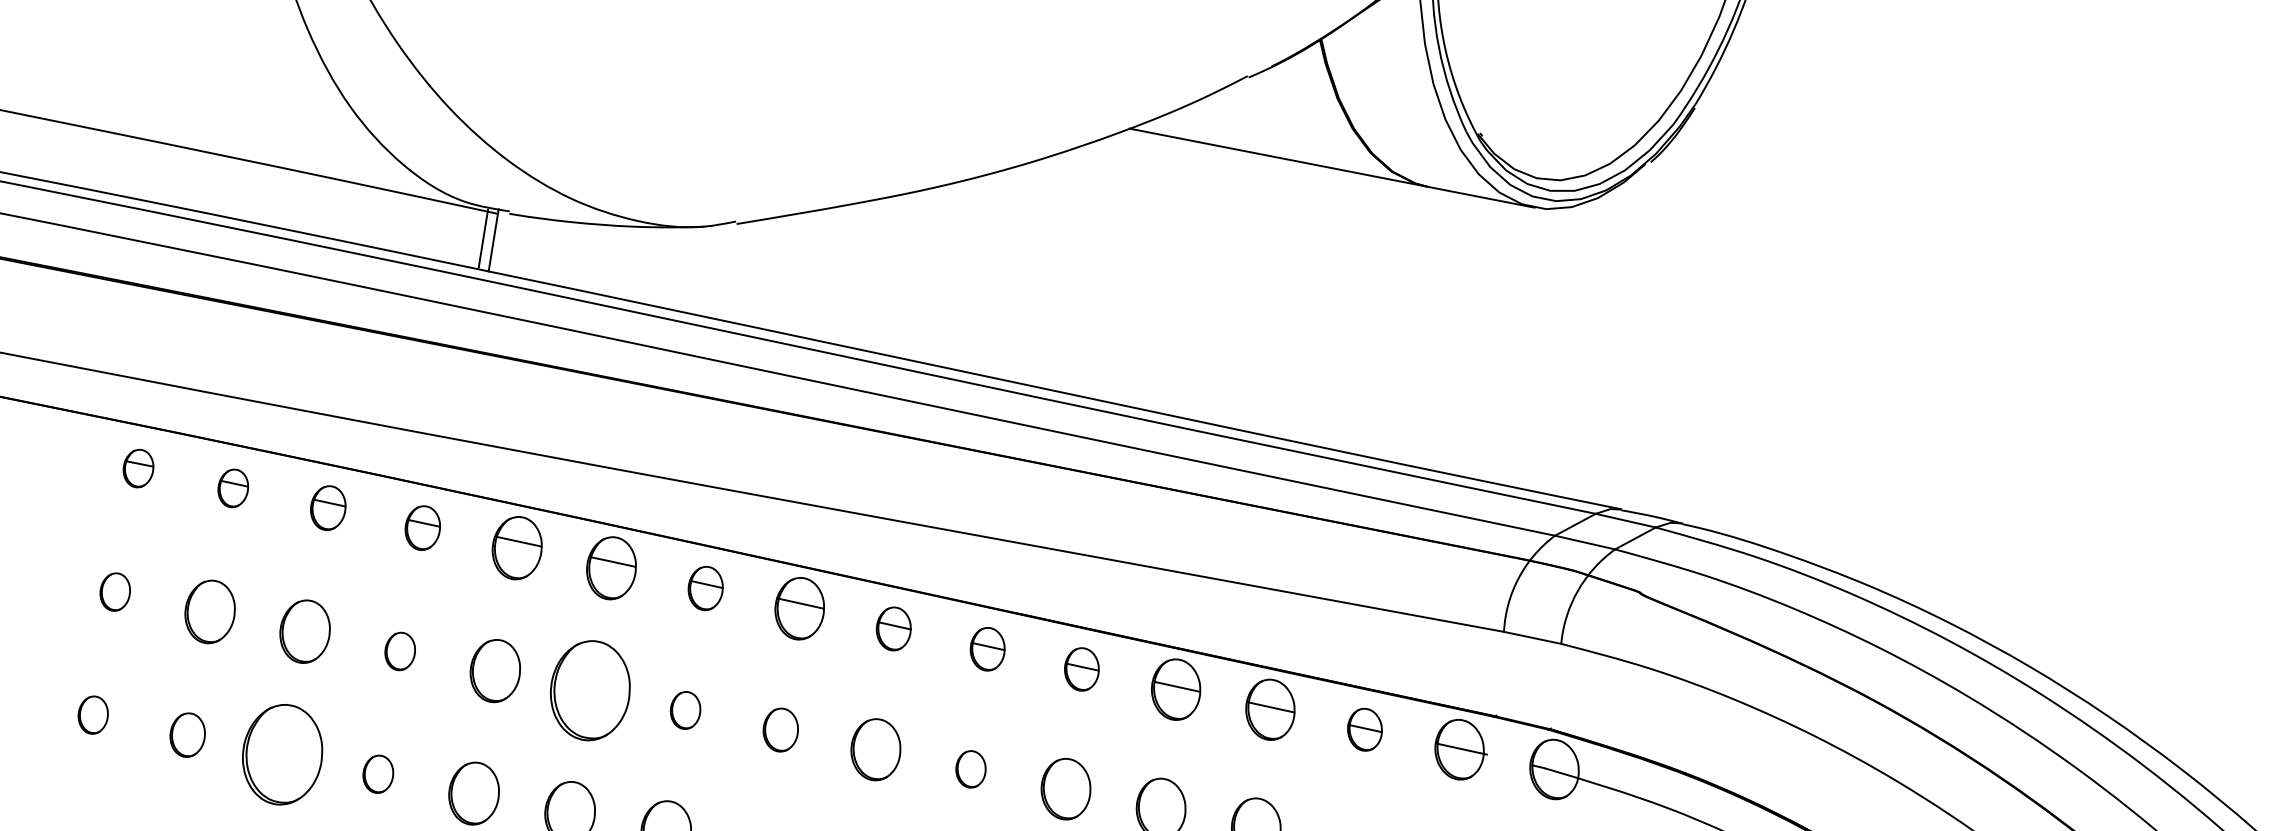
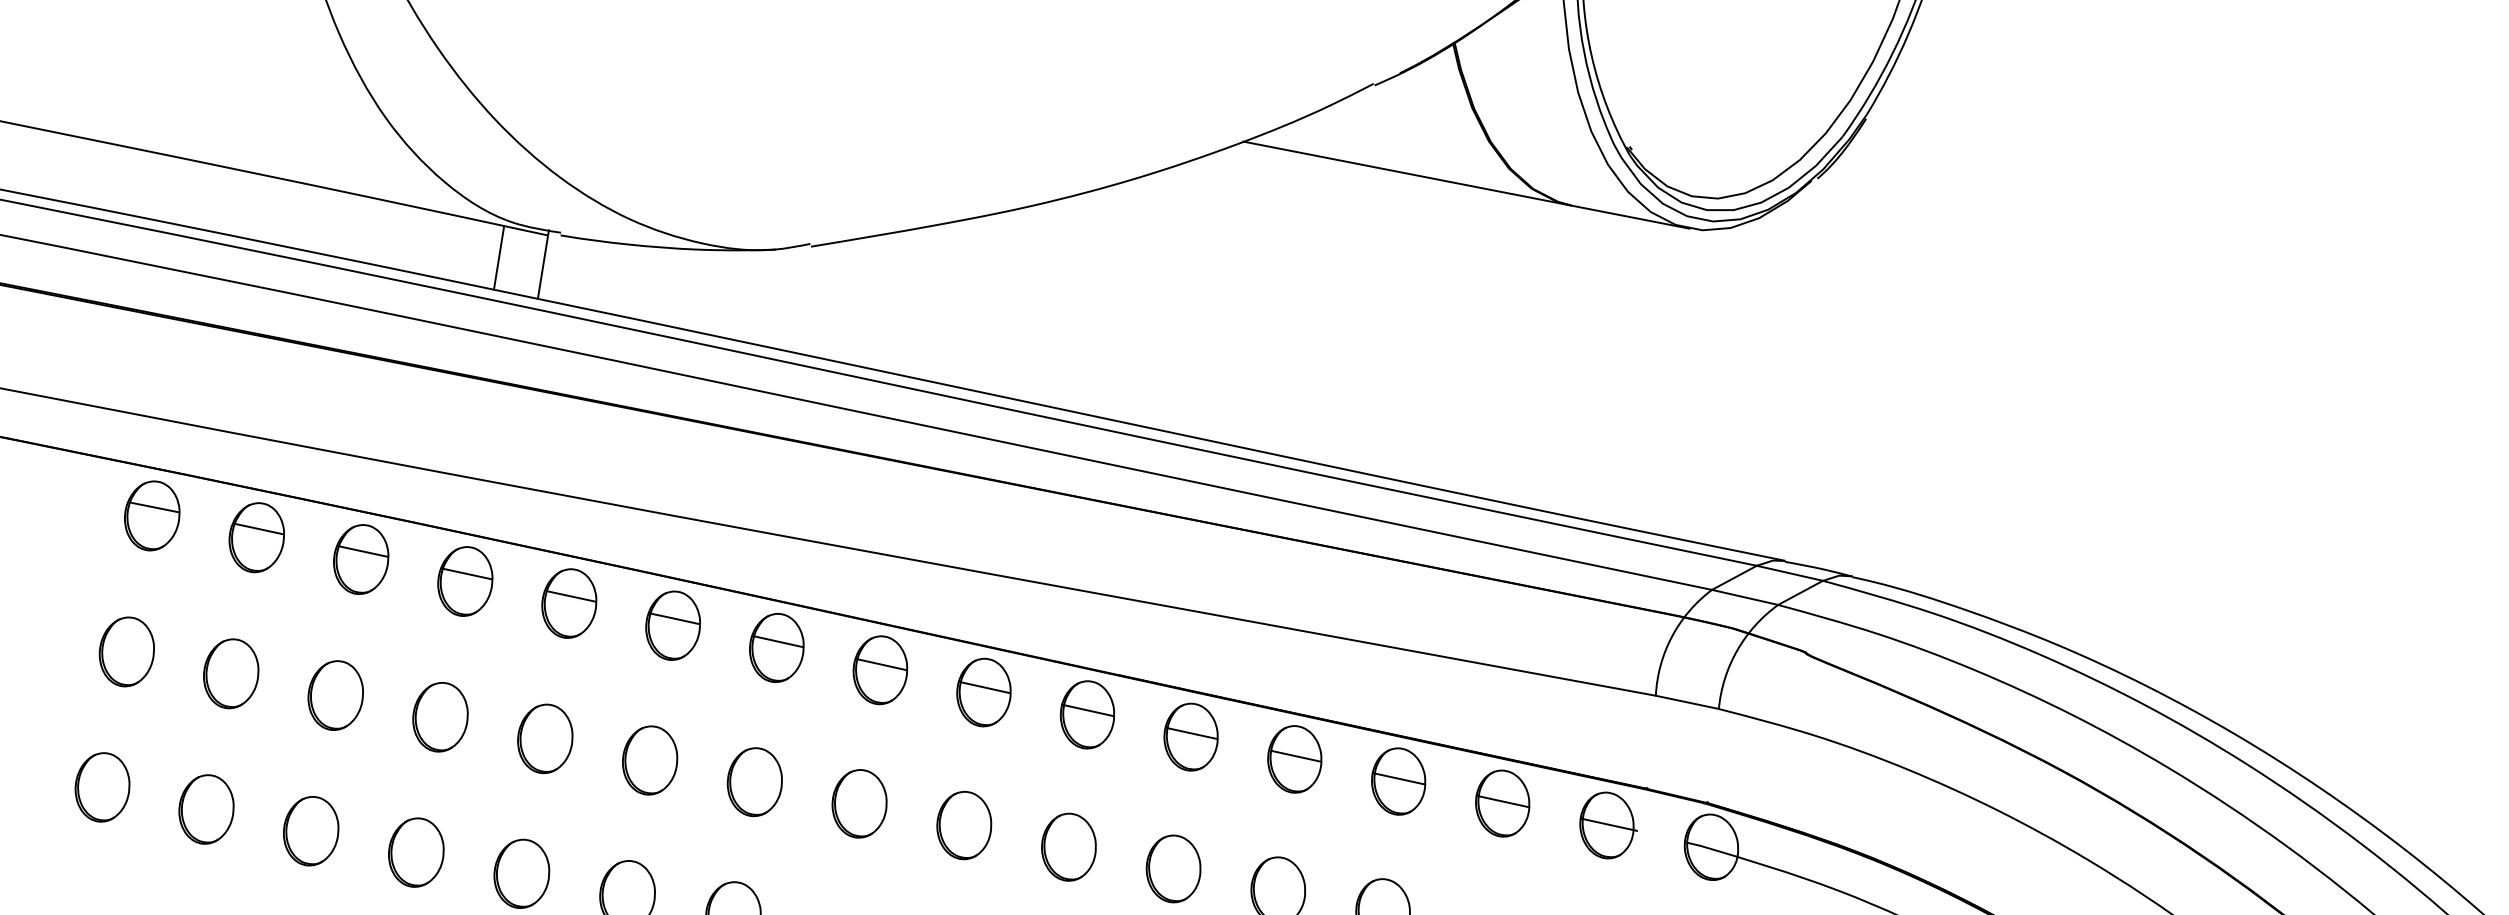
line: (482, 238) -> (498, 257), moved
part: (138, 468) -> (152, 515), size x1.67
part: (233, 488) -> (256, 537), size x1.67
part: (328, 508) -> (361, 559), size x1.43
part: (422, 528) -> (465, 581), size x1.43
part: (705, 588) -> (776, 647), size x1.43
part: (115, 591) -> (126, 651), size x1.67
part: (893, 628) -> (983, 692), size x1.43
part: (986, 648) -> (1086, 714), size x1.43
part: (400, 651) -> (440, 717), size x1.67
part: (1081, 668) -> (1190, 736), size x1.43
part: (590, 690) -> (650, 760), size x0.62
part: (685, 710) -> (754, 782), size x1.67
part: (93, 715) -> (102, 787), size x1.67
part: (780, 729) -> (859, 803), size x1.43
part: (1364, 729) -> (1502, 803), size x1.43
part: (187, 735) -> (206, 809), size x1.43
part: (283, 755) -> (311, 831), size x0.62
part: (970, 768) -> (1068, 846), size x1.67
part: (378, 774) -> (416, 852), size x1.67

